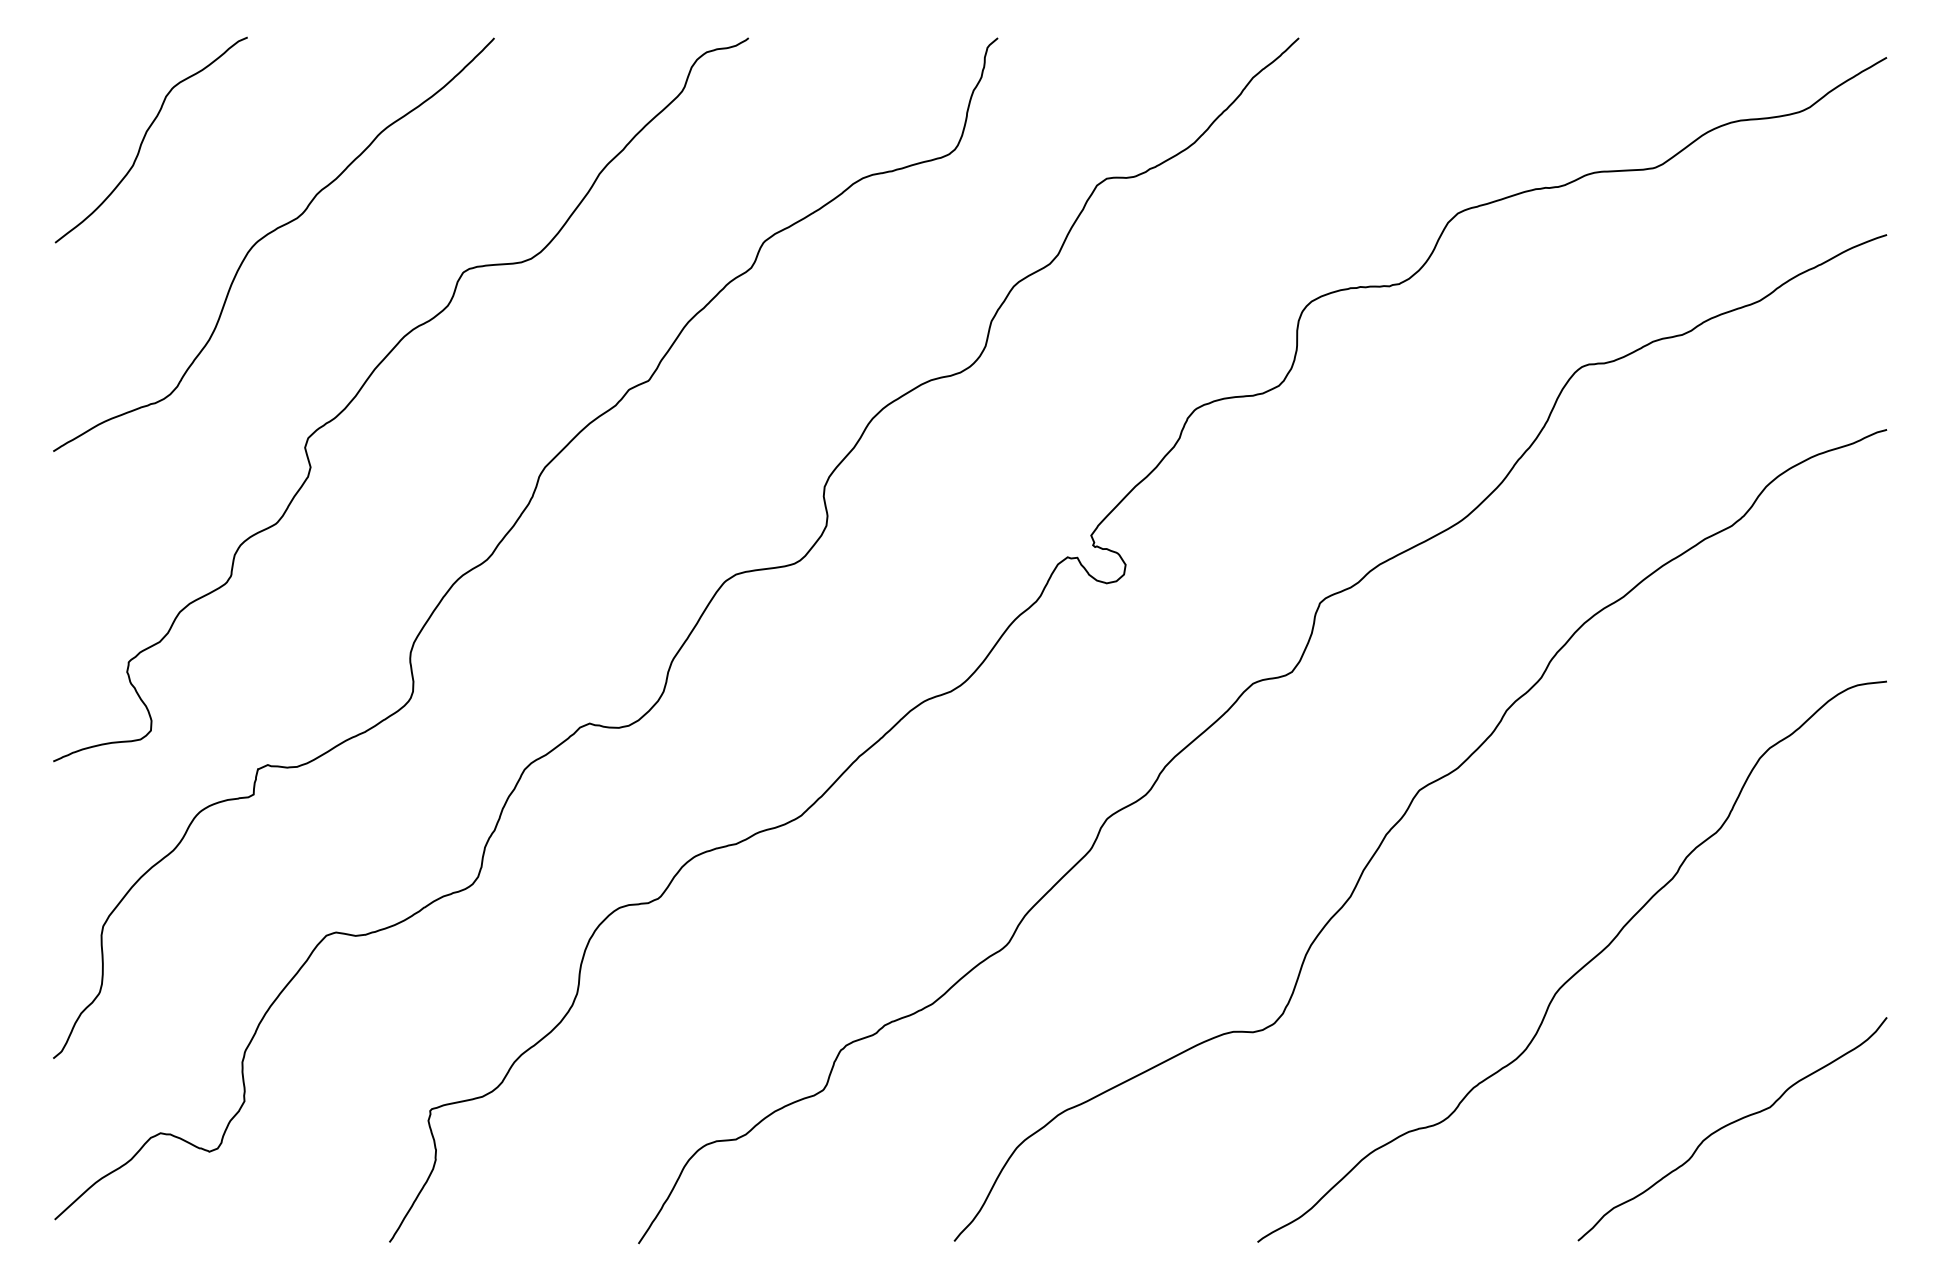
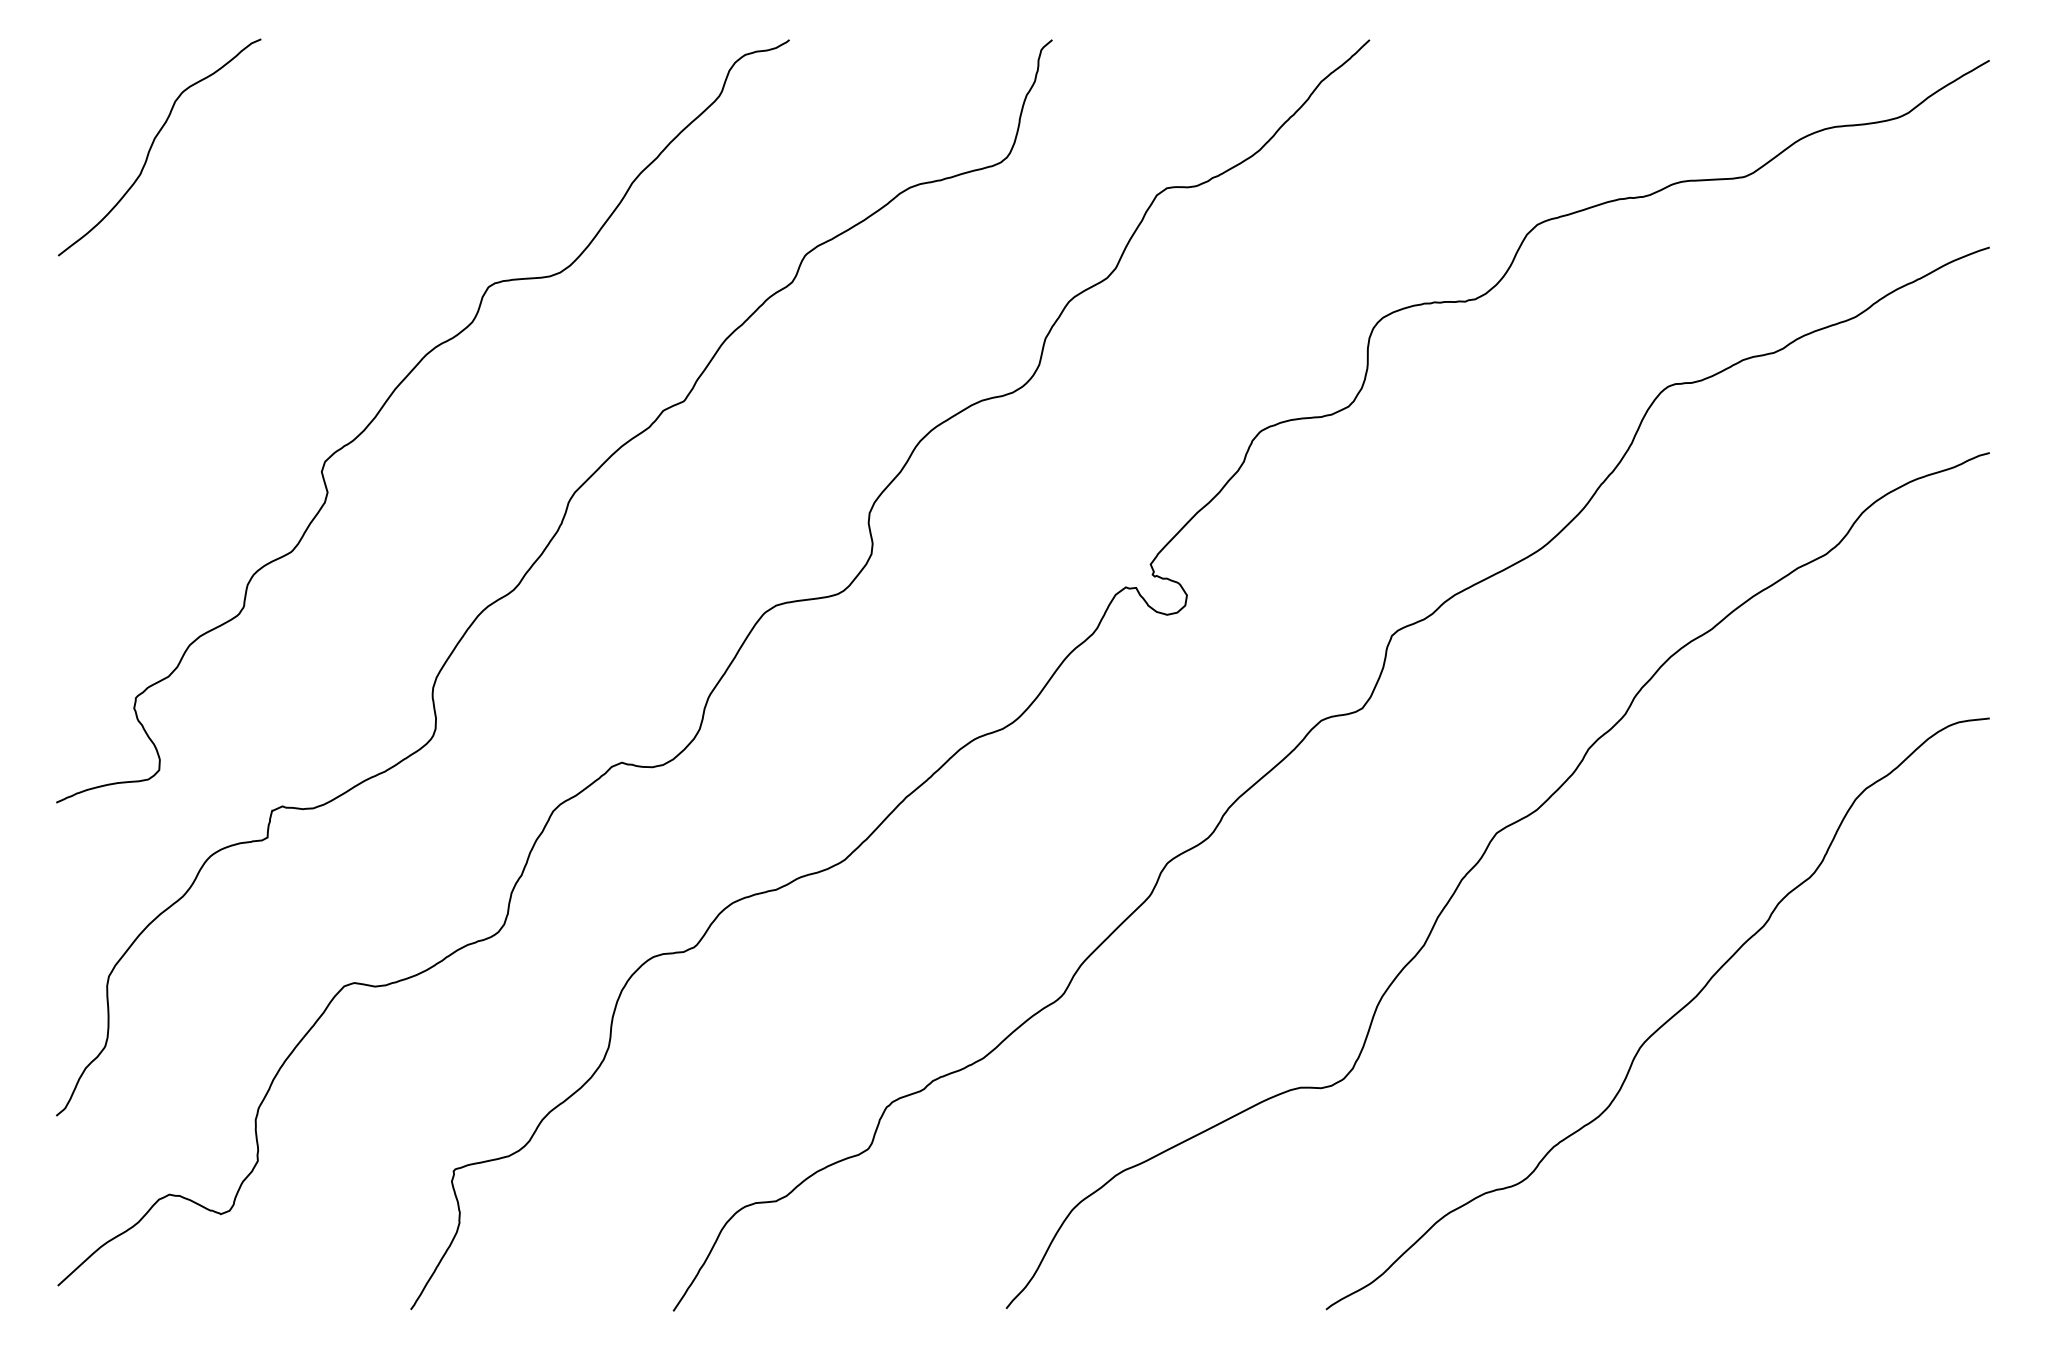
curve: (266, 236) -> (281, 249), removed
curve: (1729, 1125) -> (1823, 1186), removed

